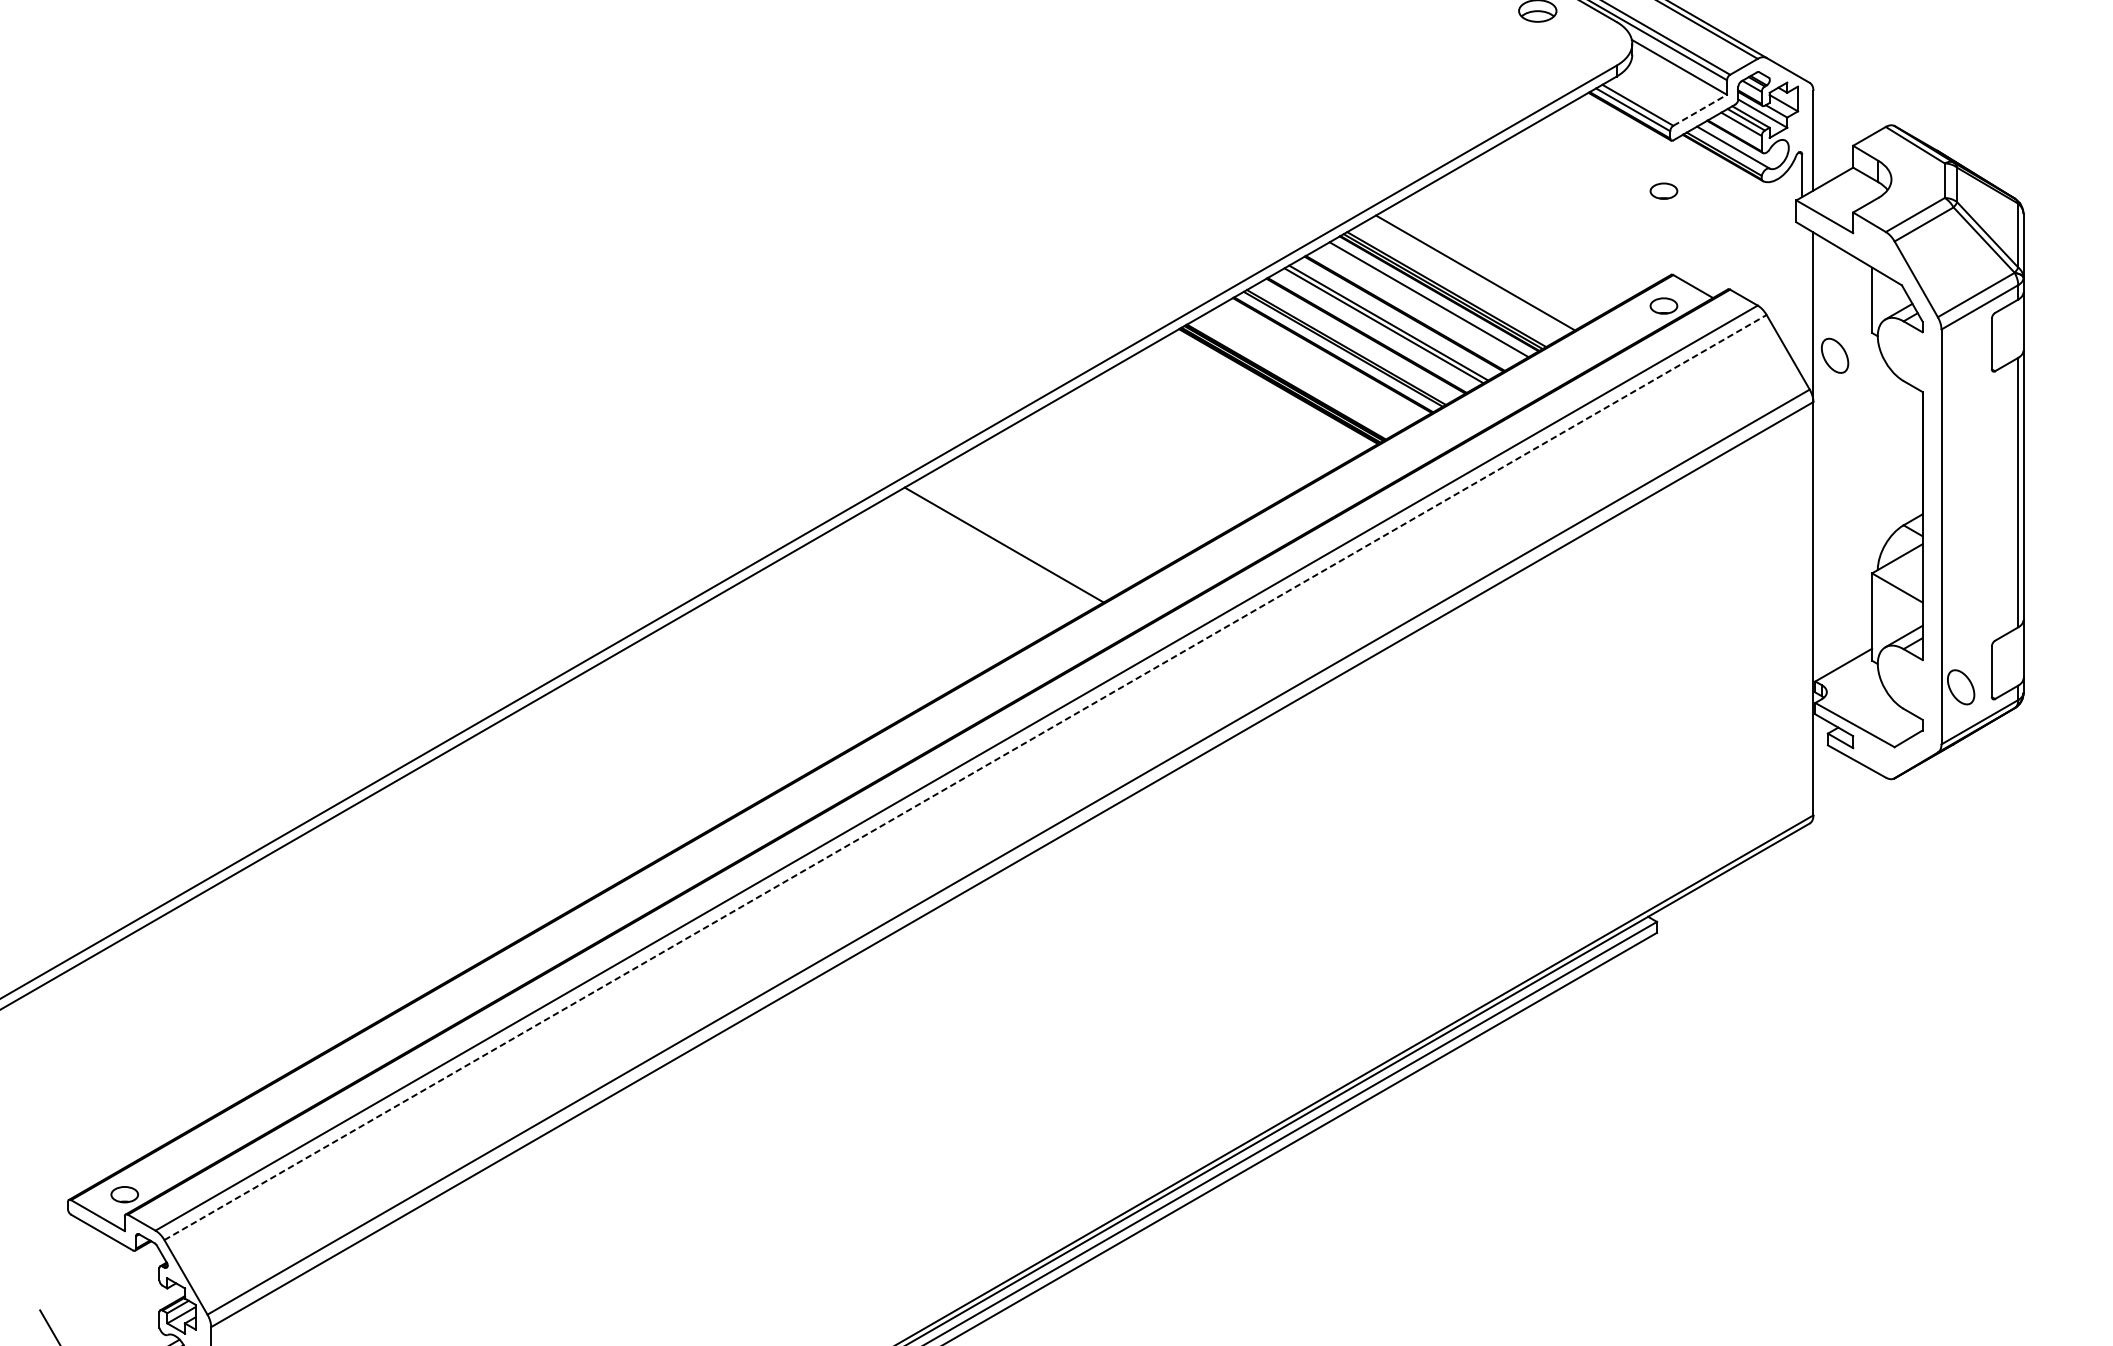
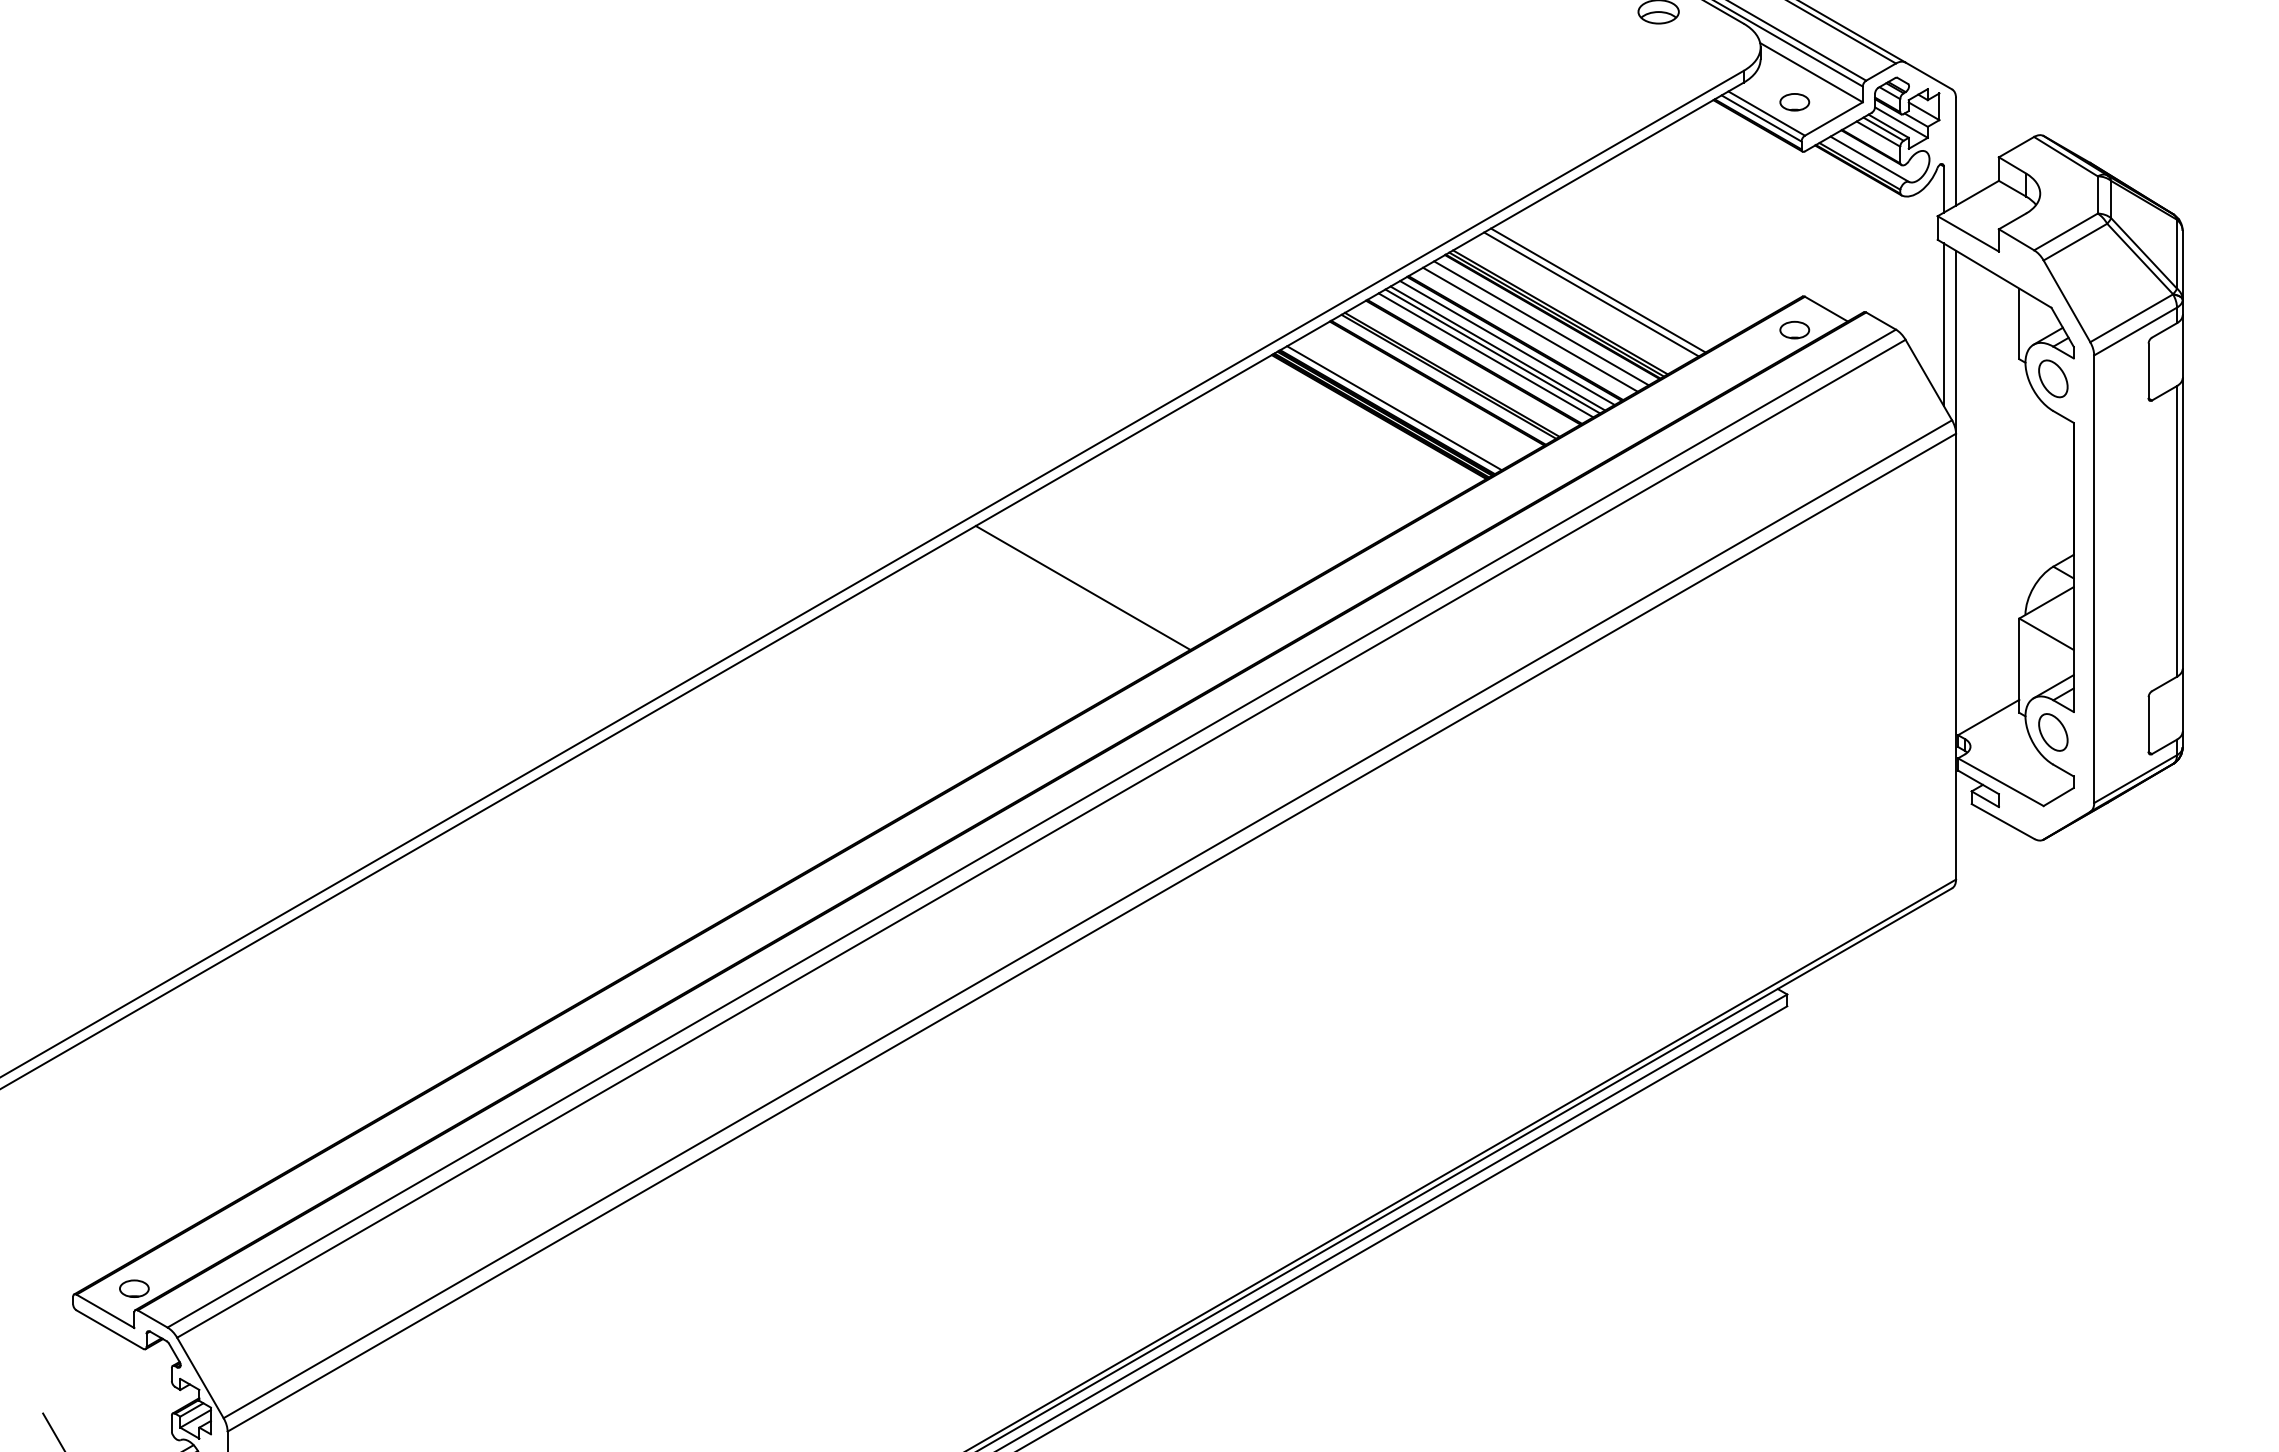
line: (1700, 109) -> (1834, 118), dashed -> solid
part: (1663, 191) -> (1794, 102), moved
line: (1481, 269) -> (1598, 290), added
line: (1801, 300) -> (1943, 324), added
line: (1418, 305) -> (1530, 329), added
line: (1397, 317) -> (1507, 342), added
line: (1377, 329) -> (1485, 355), added
part: (1835, 355) -> (2053, 378), moved
line: (1292, 378) -> (1394, 408), added
part: (1961, 687) -> (2053, 732), moved
line: (965, 777) -> (1041, 838), dashed -> solid

